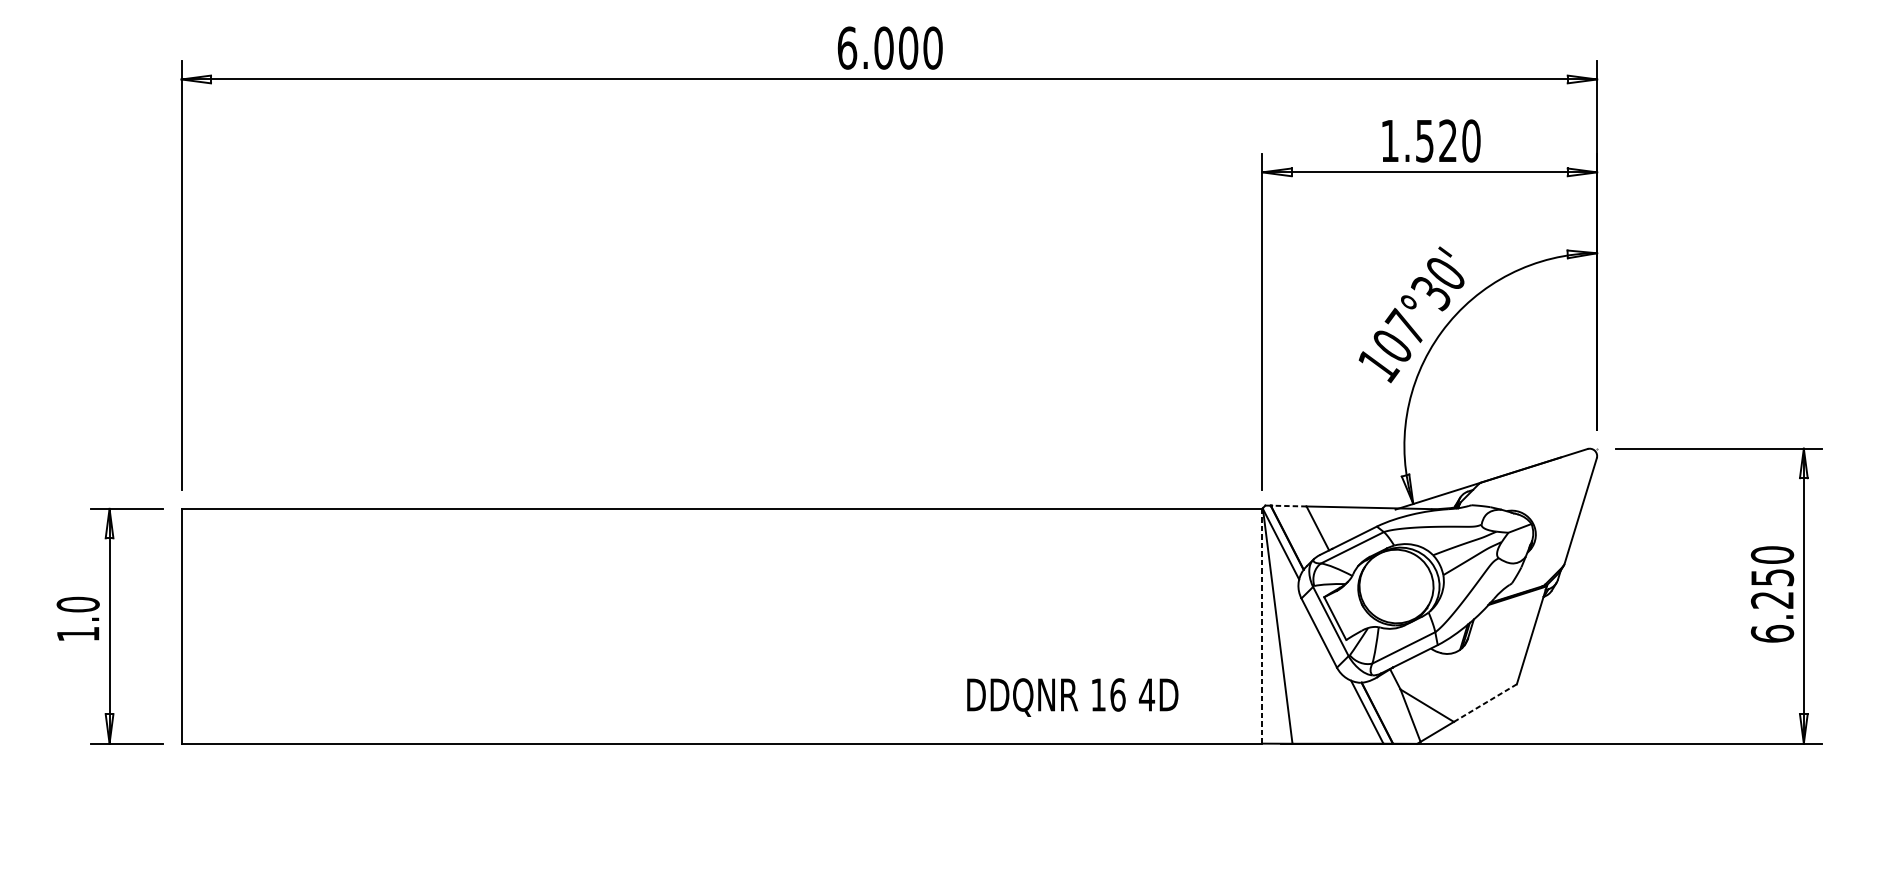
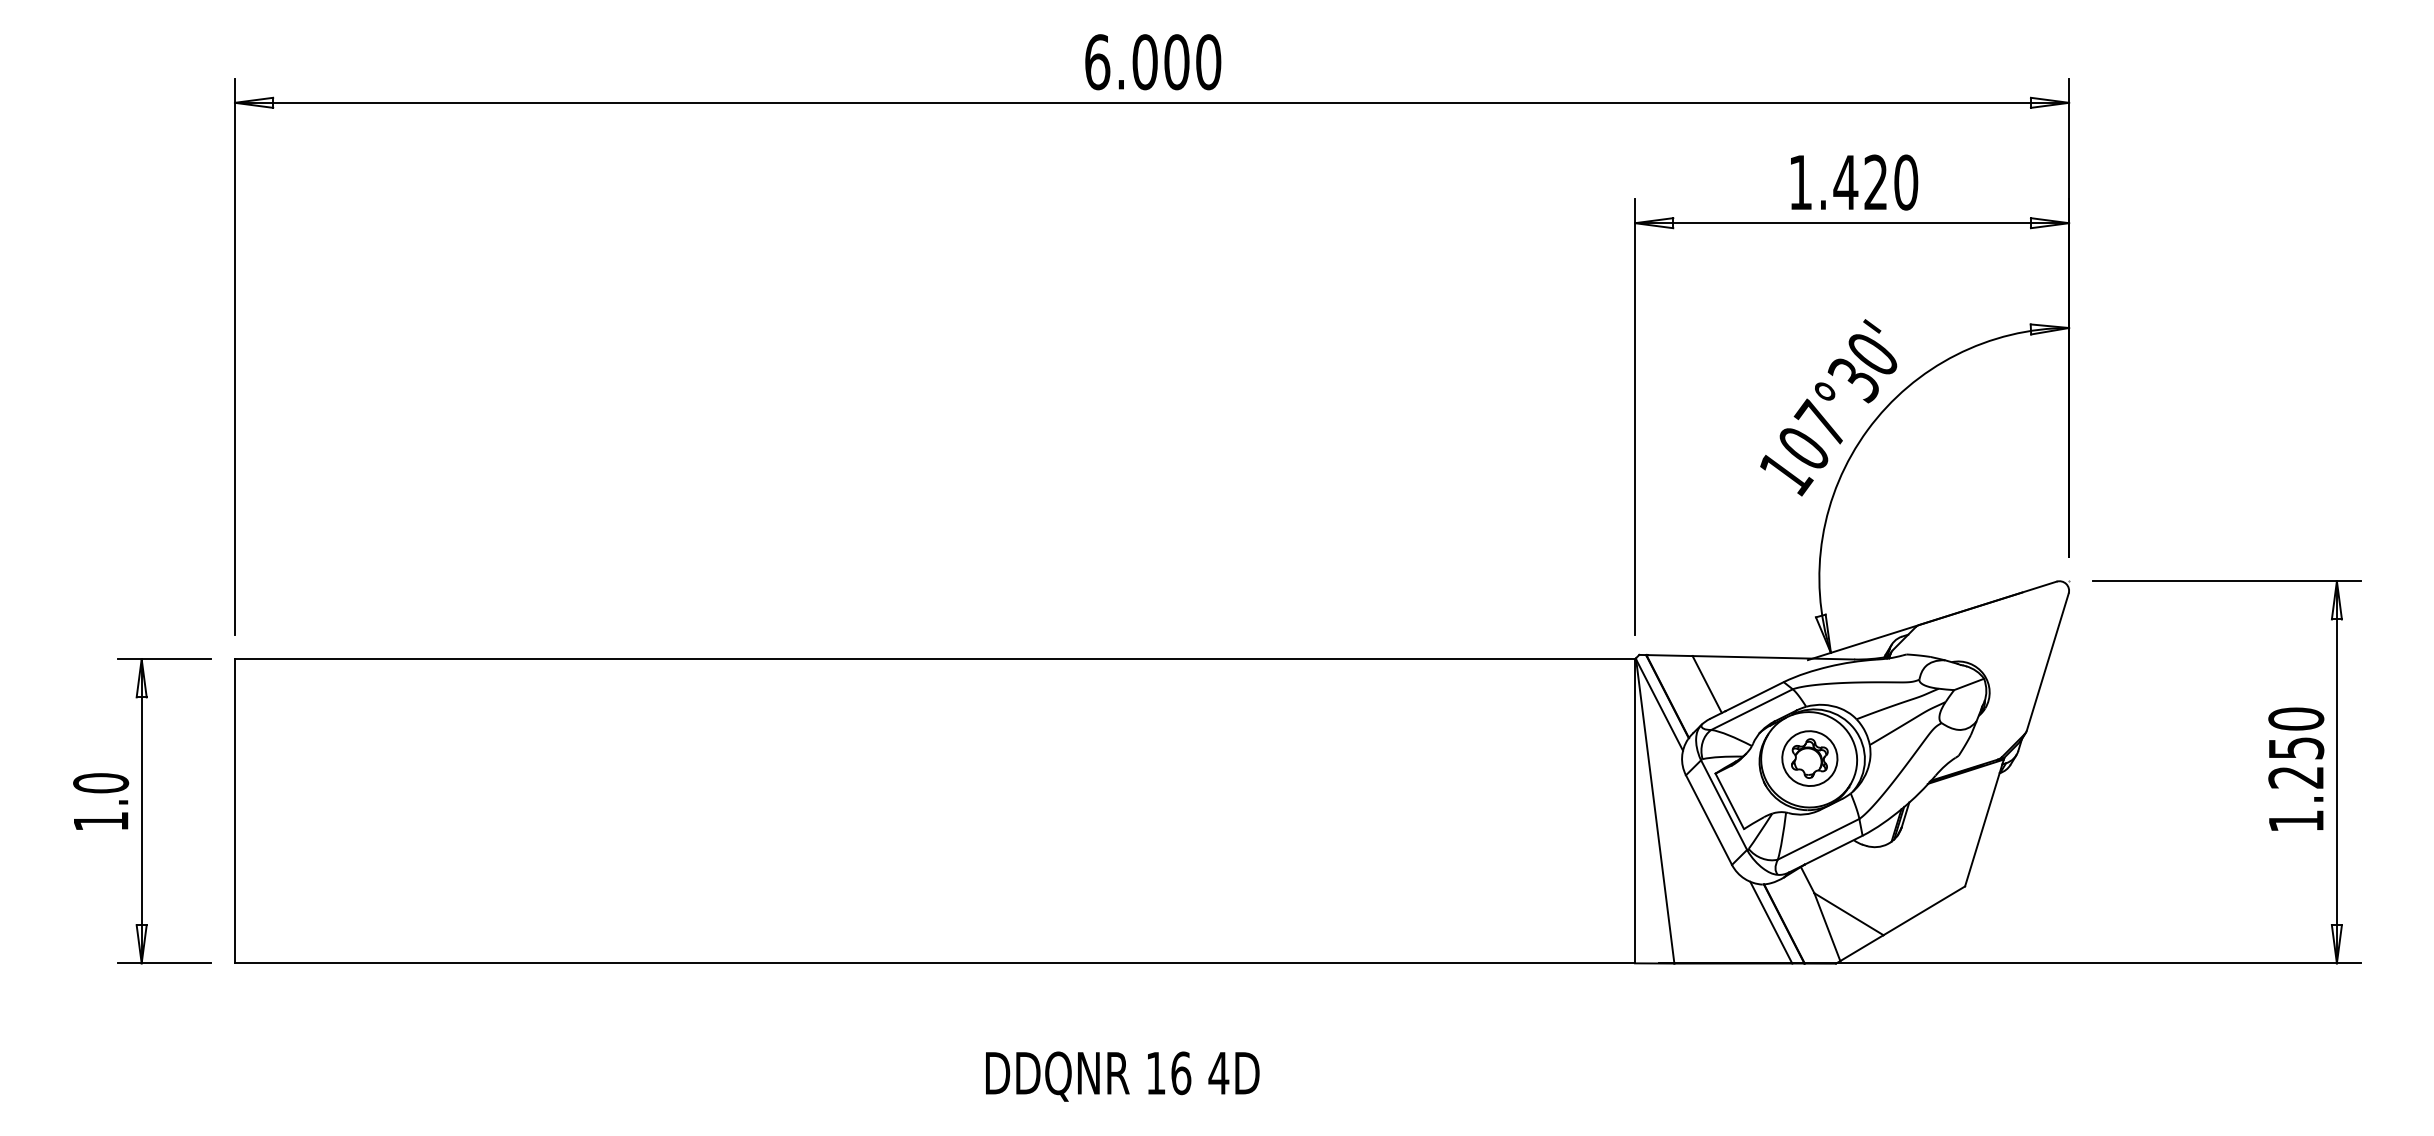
text: (1424, 140) -> (1845, 182), 1.520 -> 1.420
line: (1288, 506) -> (1669, 655), dashed -> solid
part: (1396, 585) -> (1809, 758), added
line: (1262, 625) -> (1635, 810), dashed -> solid
text: (1772, 633) -> (2296, 820), 6.250 -> 1.250
text: (1072, 697) -> (1122, 1076), moved
line: (1485, 702) -> (1924, 910), dashed -> solid

